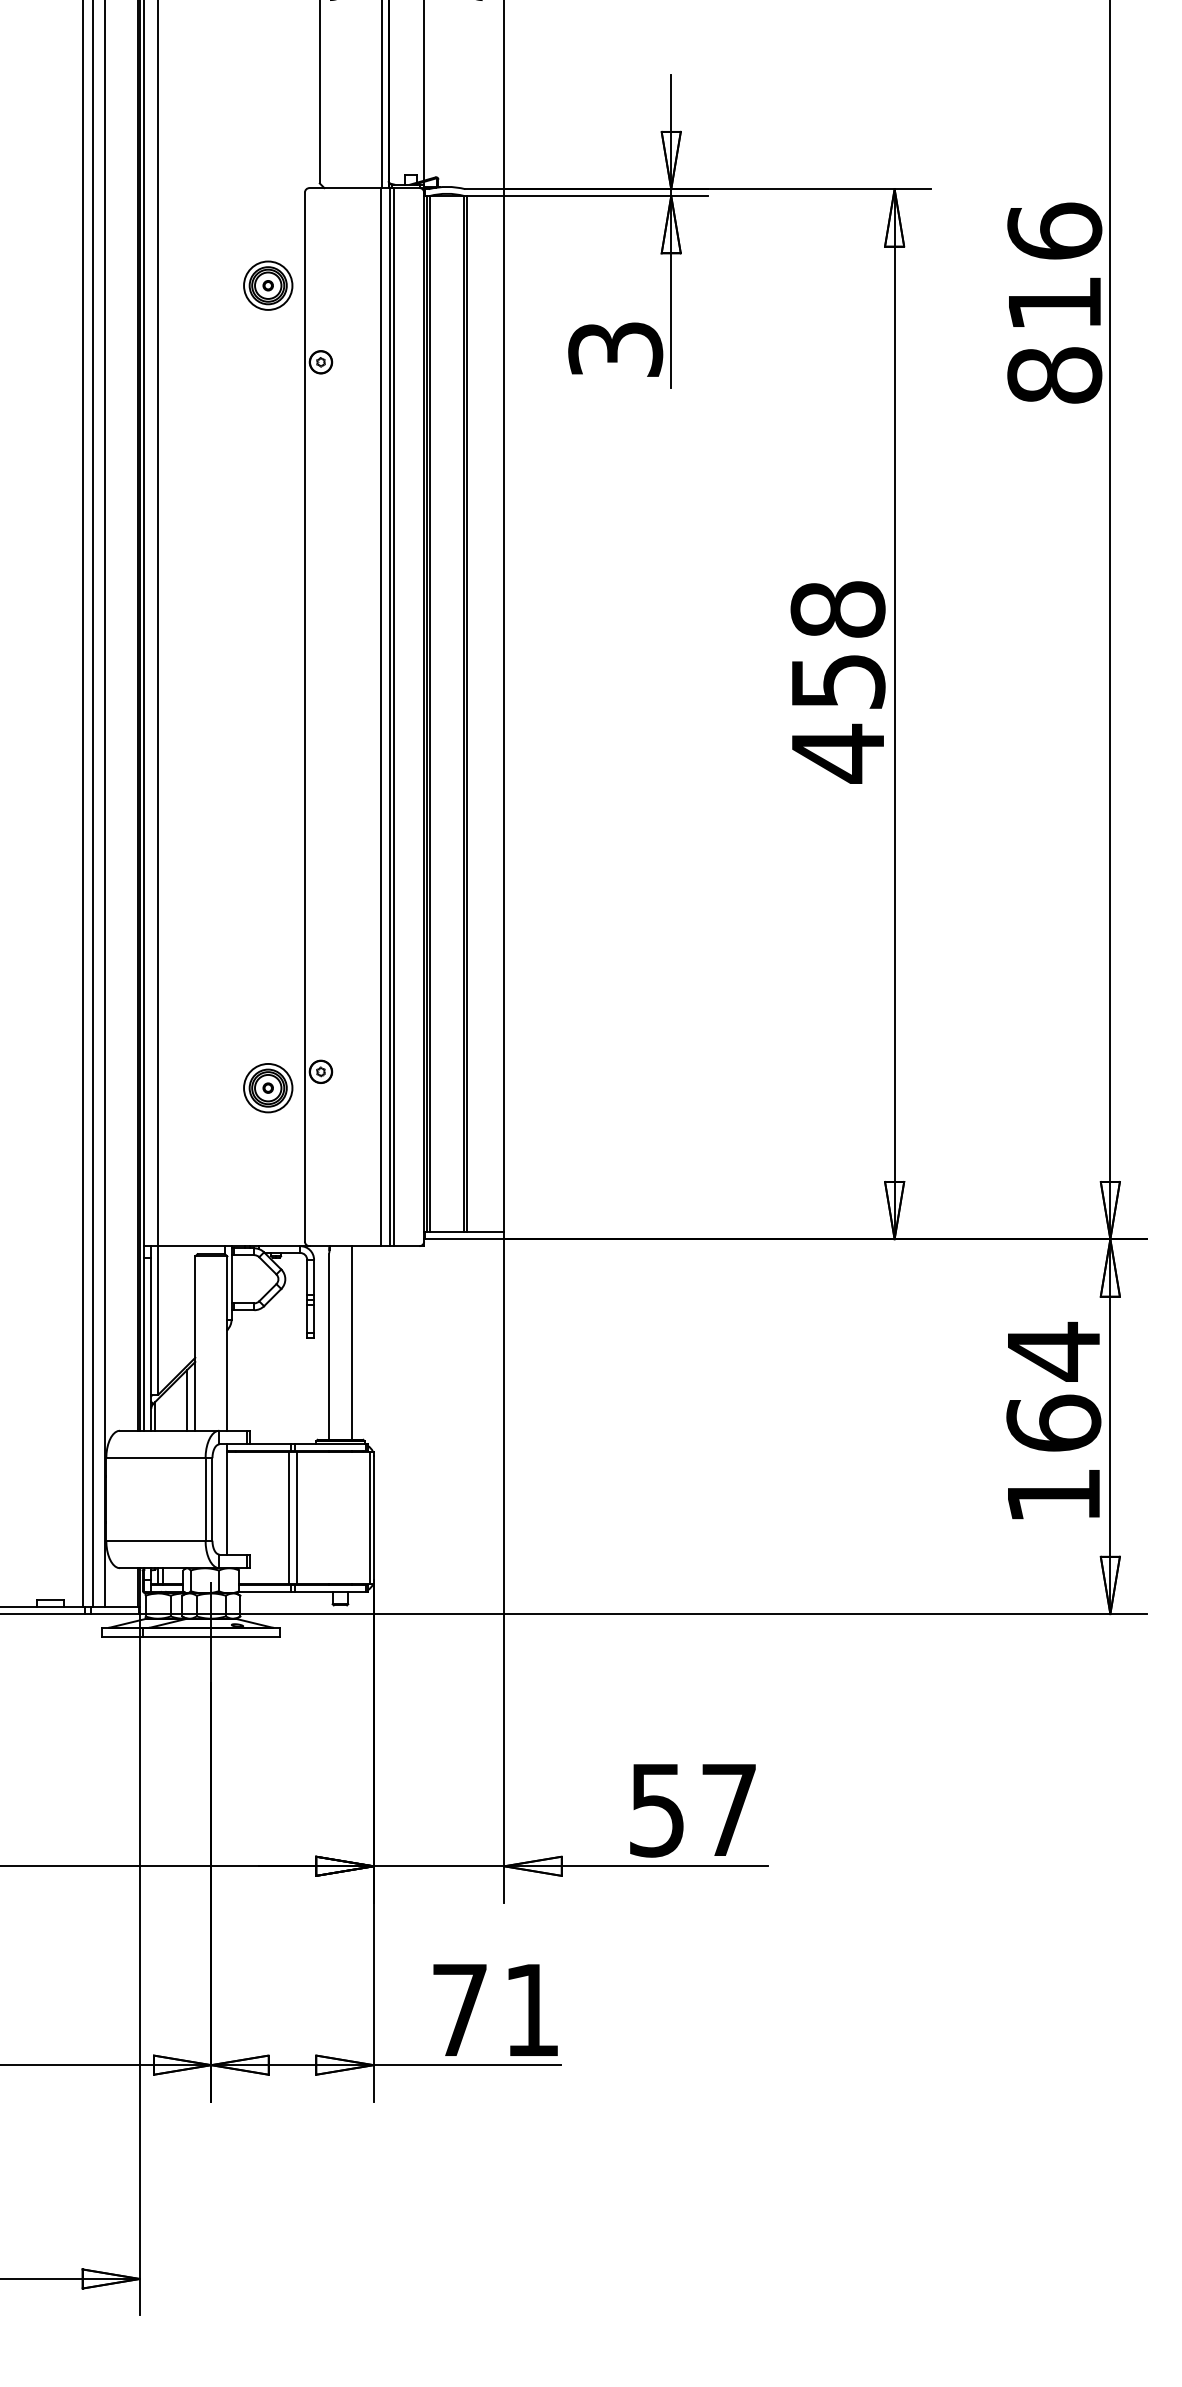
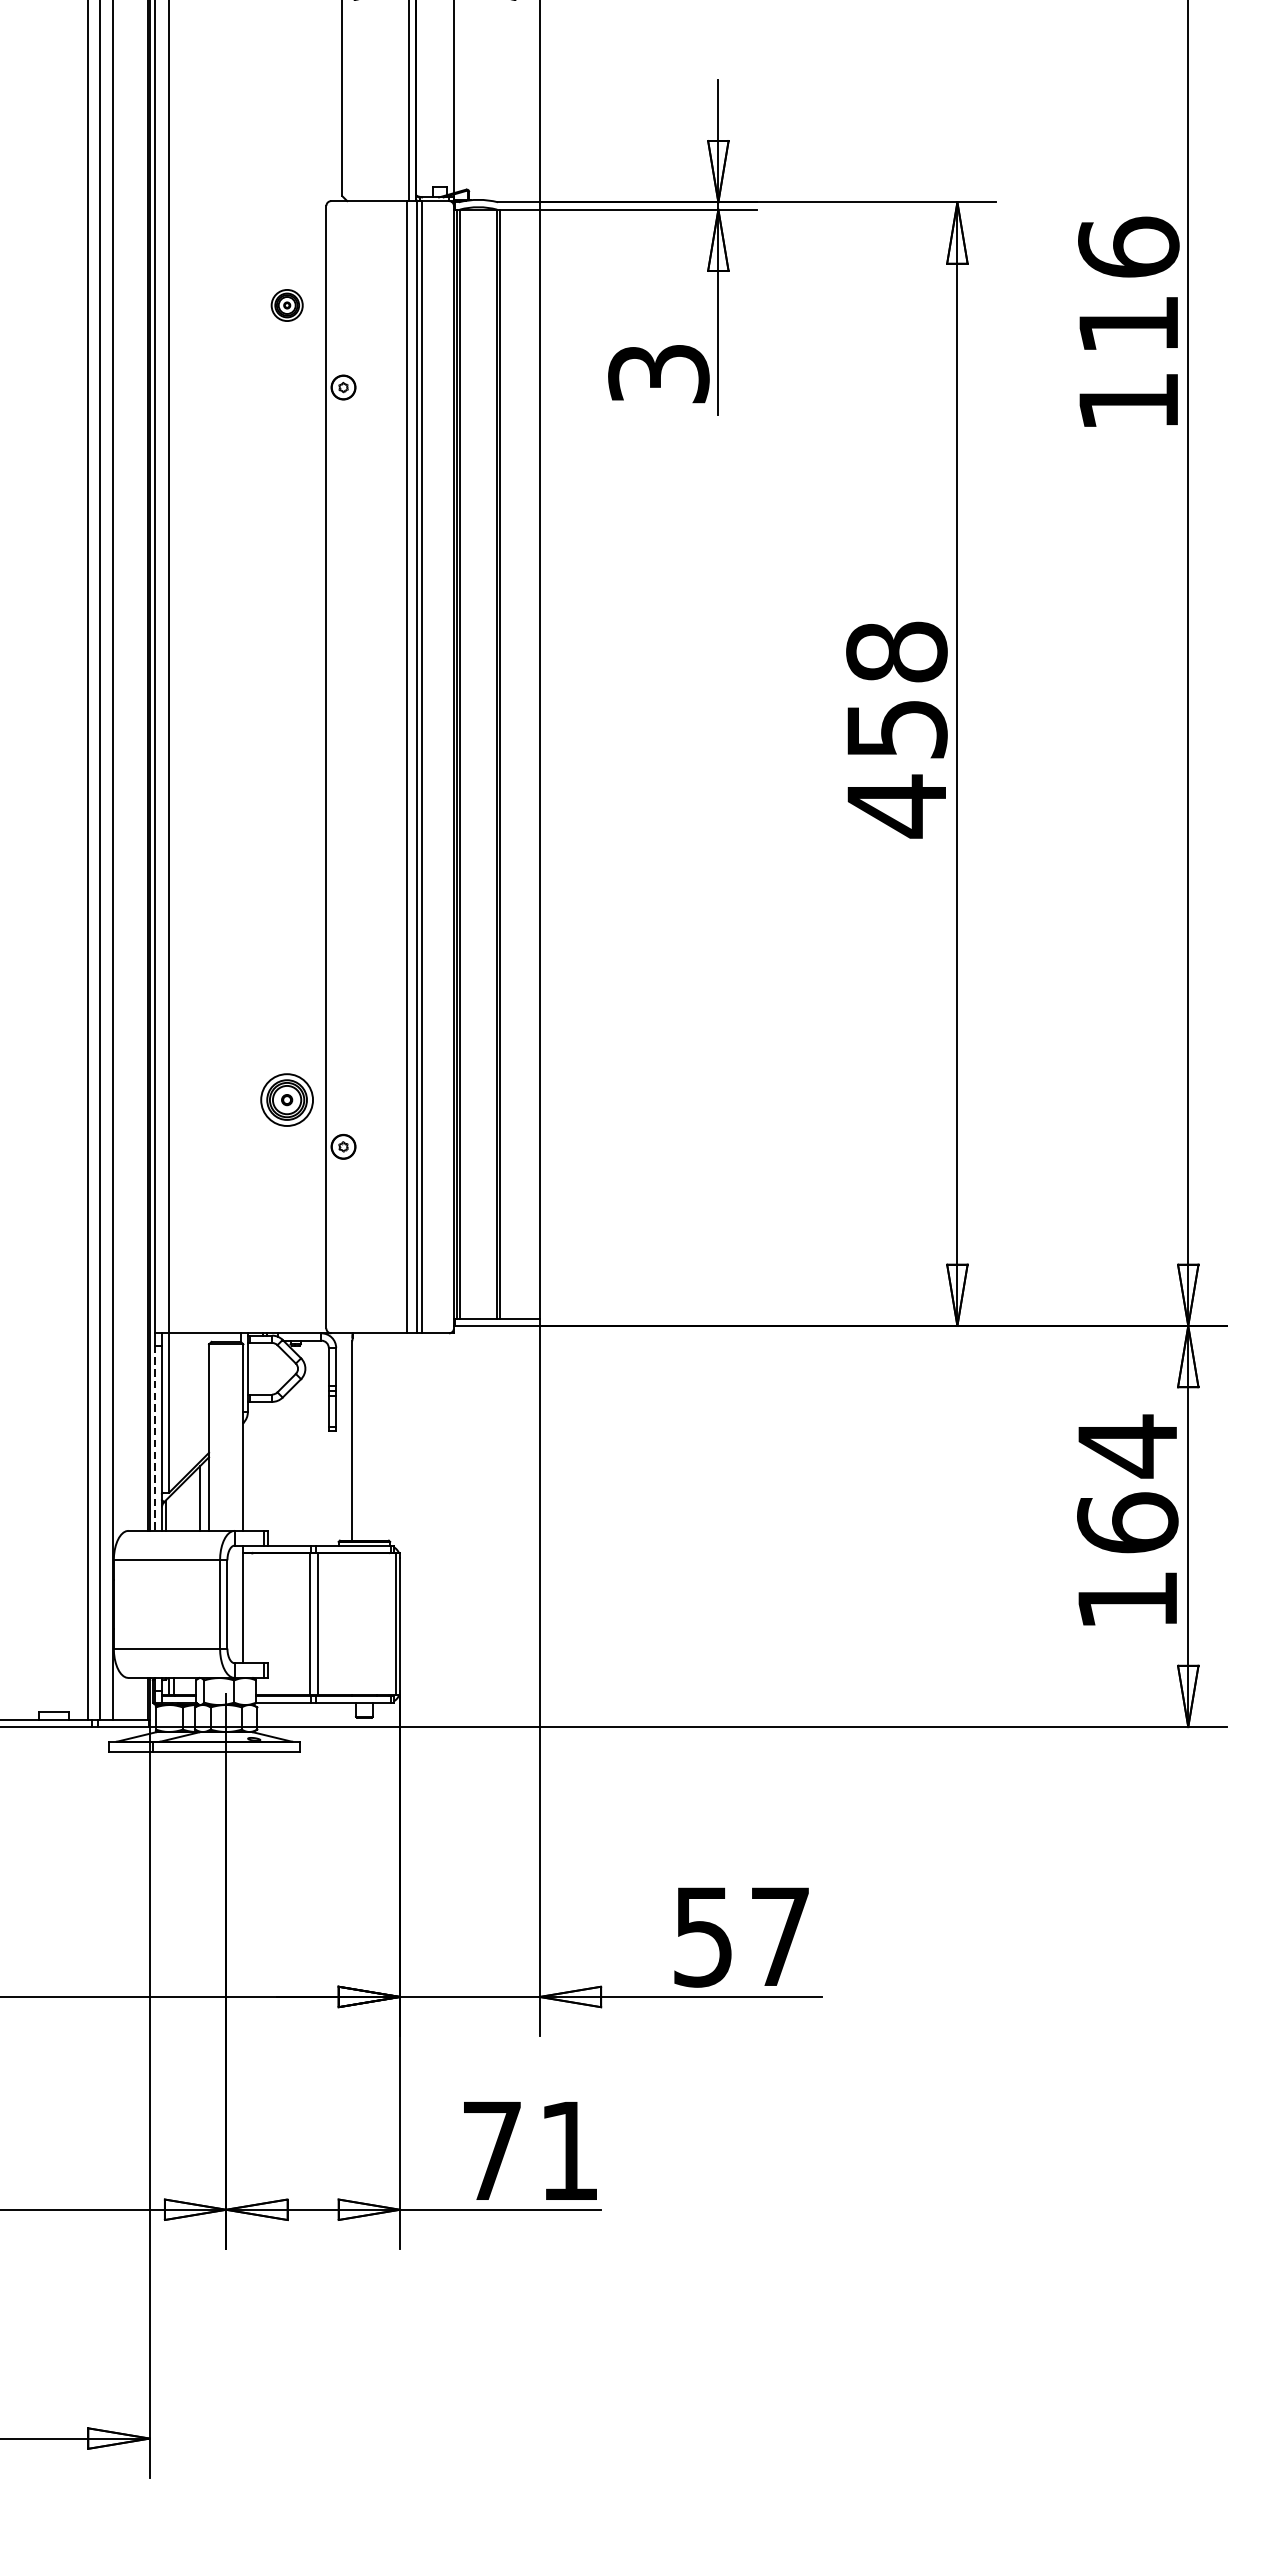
part: (268, 285) -> (287, 305), size x0.6
text: (1054, 375) -> (1128, 401), 816 -> 116
part: (268, 1088) -> (287, 1100), moved
line: (351, 1342) -> (376, 1436), removed
line: (144, 1344) -> (154, 1438), solid -> dashed

